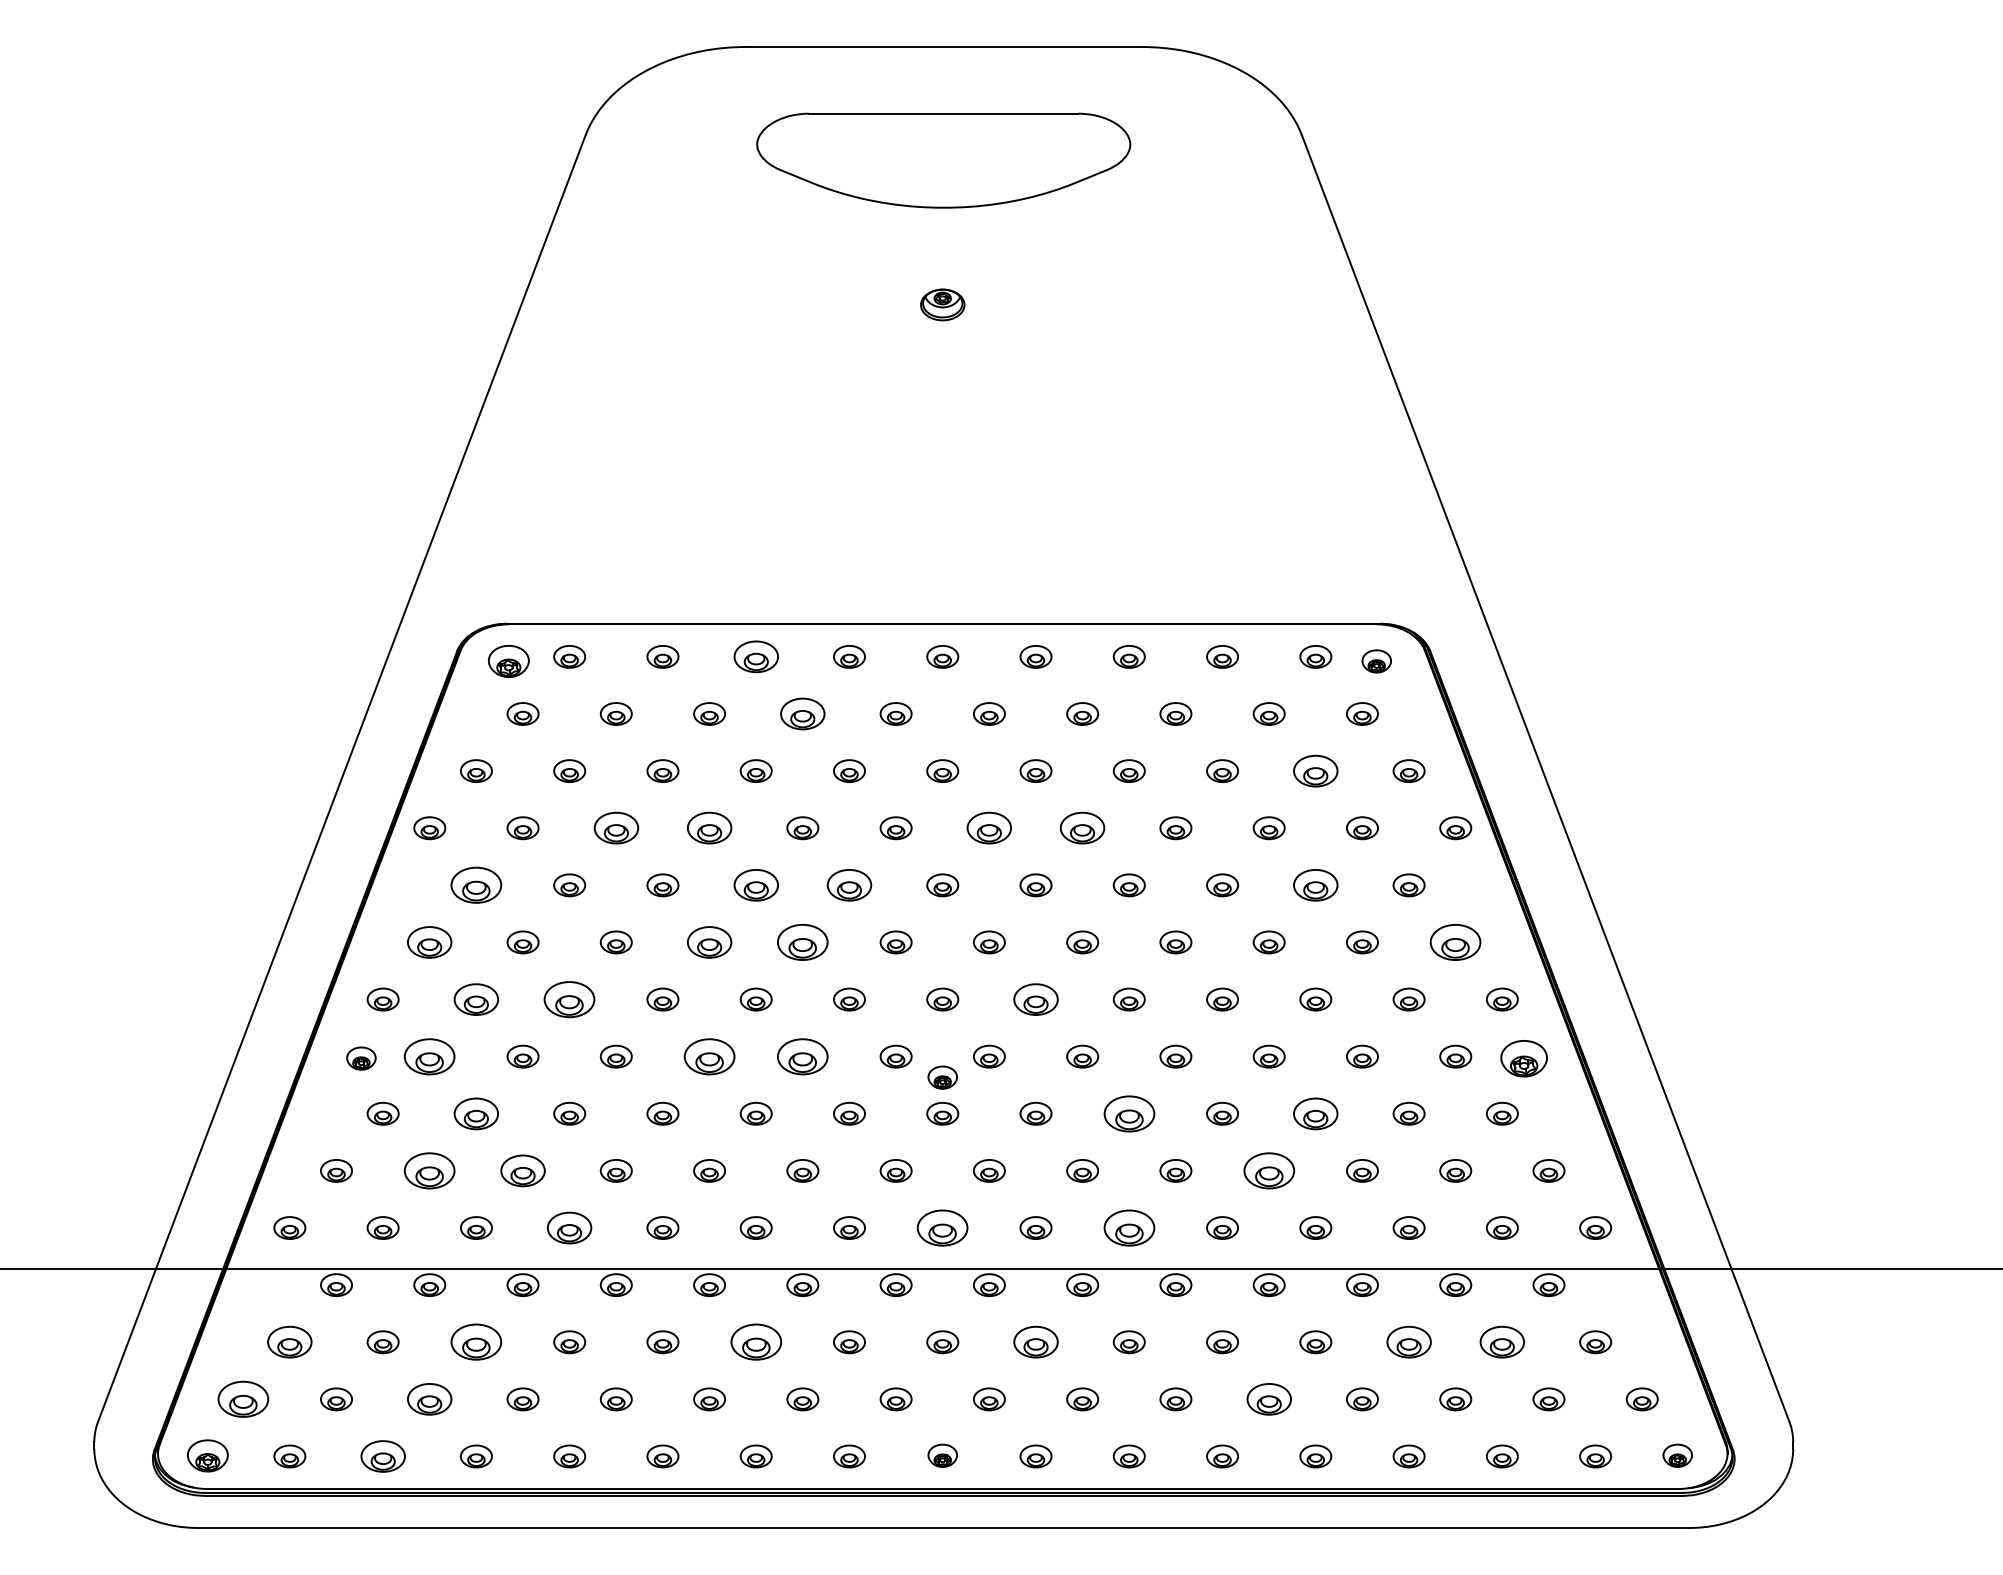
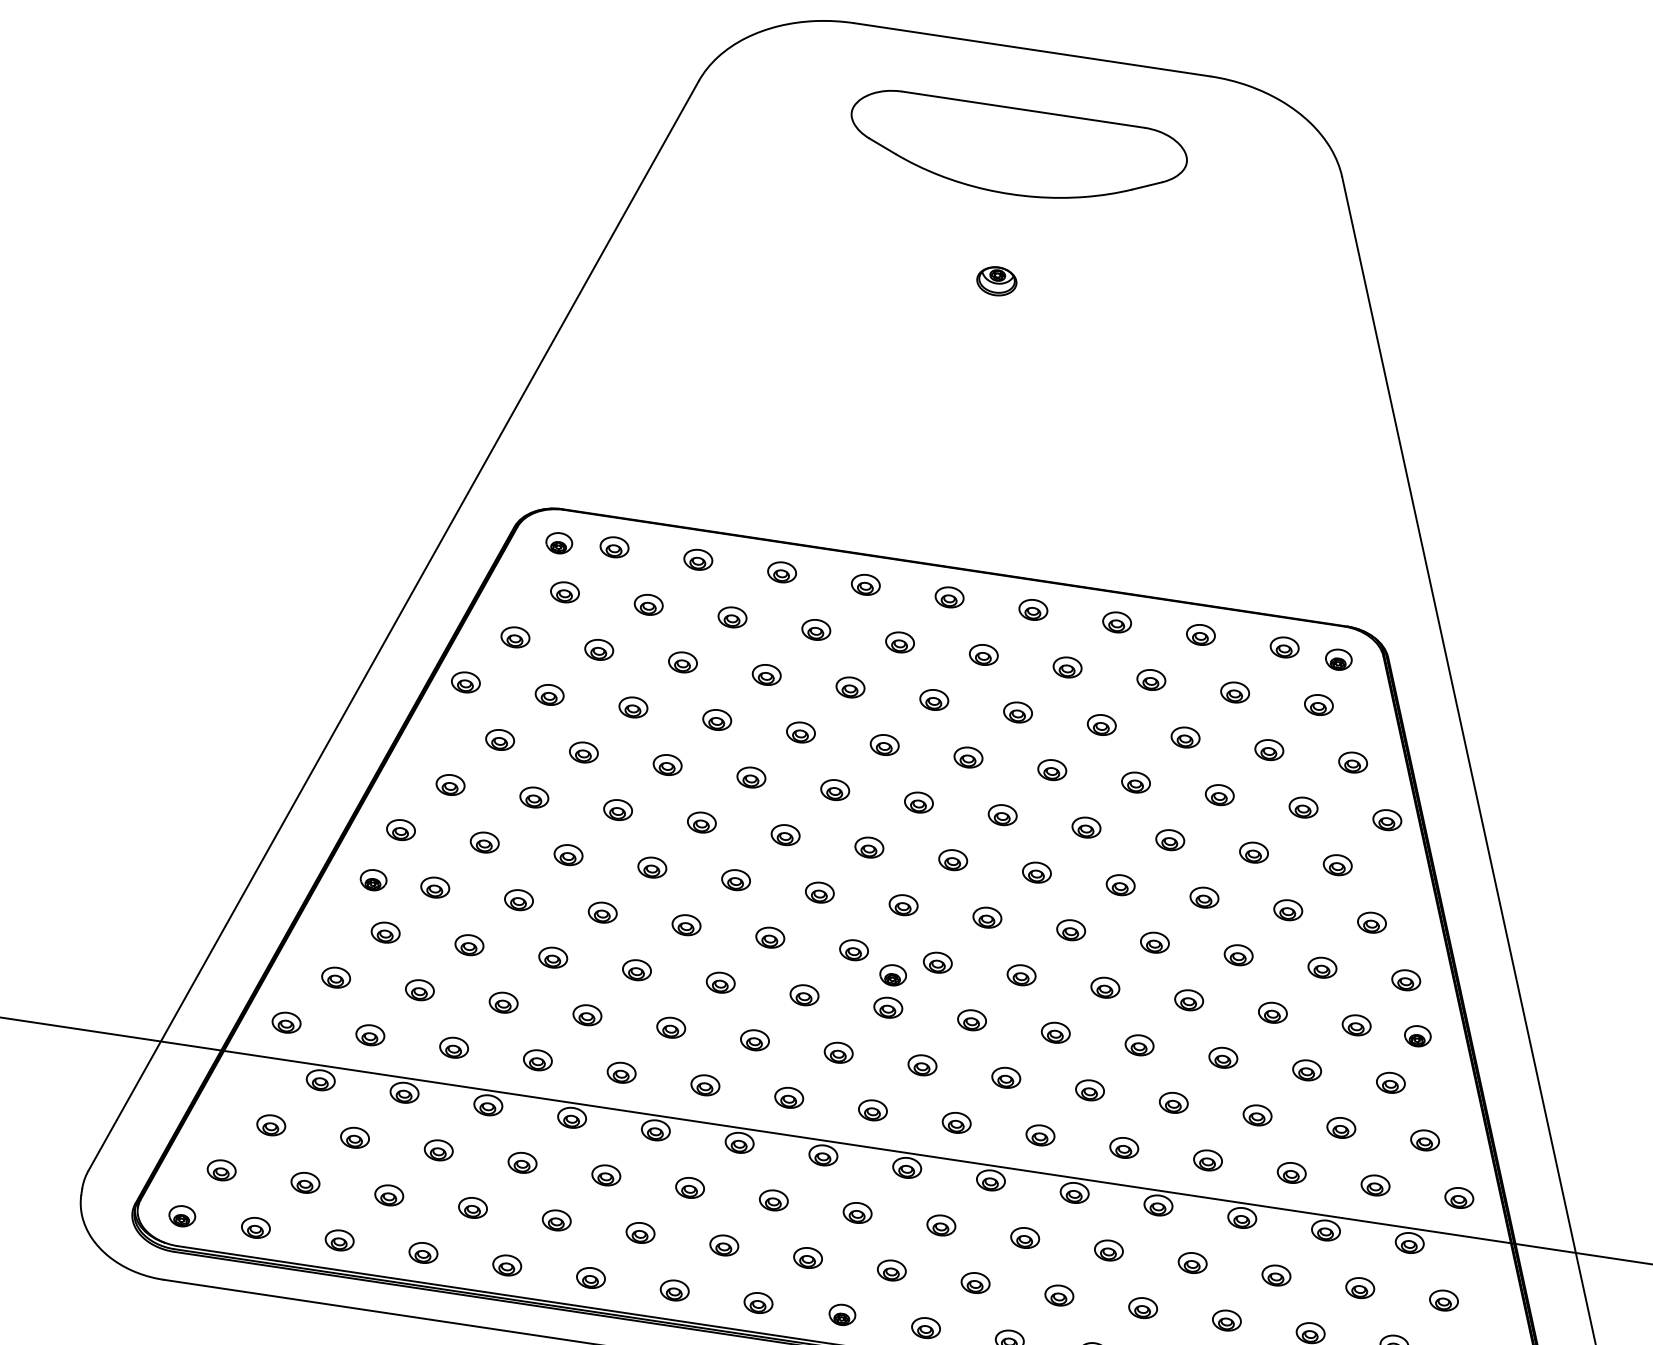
part: (755, 656) -> (781, 571), size x0.71
part: (508, 661) -> (558, 543), size x0.71
part: (802, 713) -> (816, 629), size x0.71
part: (1315, 770) -> (1269, 749), size x0.71
part: (615, 828) -> (632, 707), size x0.71
part: (709, 828) -> (717, 720), size x0.71
part: (989, 828) -> (968, 757), size x0.71
part: (1082, 828) -> (1052, 770), size x0.71
part: (476, 885) -> (500, 740), size x0.62
part: (755, 885) -> (750, 777), size x0.71
part: (849, 885) -> (835, 790), size x0.71
part: (1315, 885) -> (1253, 852), size x0.71
part: (429, 942) -> (450, 785), size x0.71
part: (709, 942) -> (701, 822), size x0.71
part: (802, 942) -> (785, 835), size x0.62
part: (1455, 942) -> (1371, 922), size x0.62
part: (476, 999) -> (484, 842), size x0.71
part: (569, 999) -> (568, 855), size x0.62
part: (1035, 999) -> (986, 917), size x0.71
part: (429, 1056) -> (435, 887), size x0.62
part: (709, 1056) -> (686, 925), size x0.62
part: (802, 1056) -> (770, 937), size x0.62
part: (1523, 1058) -> (1417, 1036), size x0.62
part: (476, 1113) -> (469, 944), size x0.71
part: (1128, 1113) -> (1055, 1032), size x0.62
part: (1315, 1113) -> (1223, 1057), size x0.71
part: (429, 1170) -> (419, 989), size x0.62
part: (522, 1170) -> (503, 1002), size x0.71
part: (1268, 1170) -> (1173, 1102), size x0.62
part: (569, 1227) -> (537, 1059), size x0.71
part: (942, 1227) -> (872, 1109), size x0.62
part: (1128, 1227) -> (1039, 1134), size x0.62
part: (289, 1342) -> (270, 1125), size x0.71
part: (476, 1342) -> (438, 1150), size x0.62
part: (755, 1342) -> (689, 1188), size x0.62
part: (1035, 1342) -> (940, 1225), size x0.71
part: (1408, 1342) -> (1275, 1275), size x0.71
part: (1502, 1342) -> (1360, 1288), size x0.71
part: (242, 1399) -> (221, 1170), size x0.62
part: (429, 1399) -> (388, 1195), size x0.71
part: (1268, 1399) -> (1142, 1308), size x0.71
part: (207, 1455) -> (182, 1215), size x0.71
part: (382, 1456) -> (339, 1240), size x0.71

